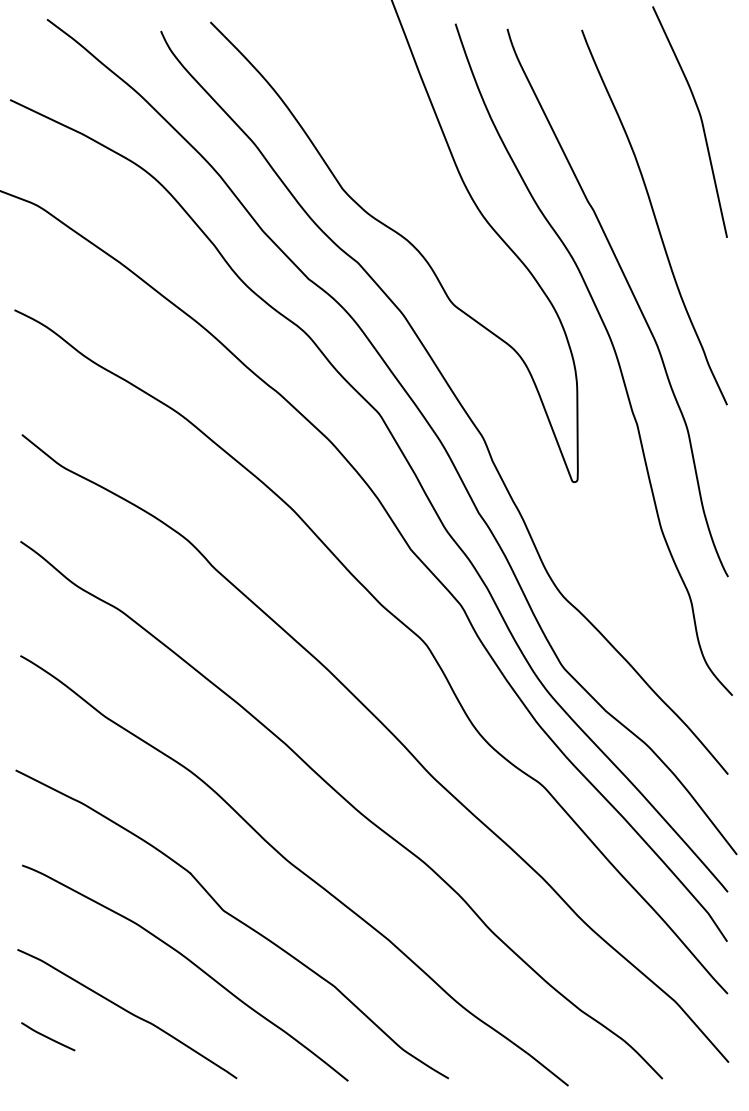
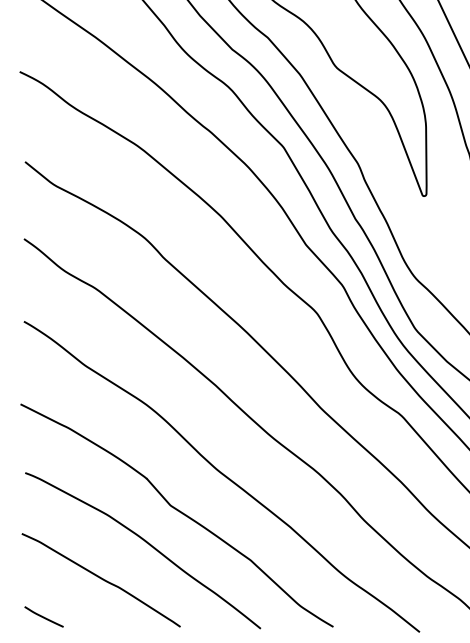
curve: (48, 1036) -> (44, 616), moved

